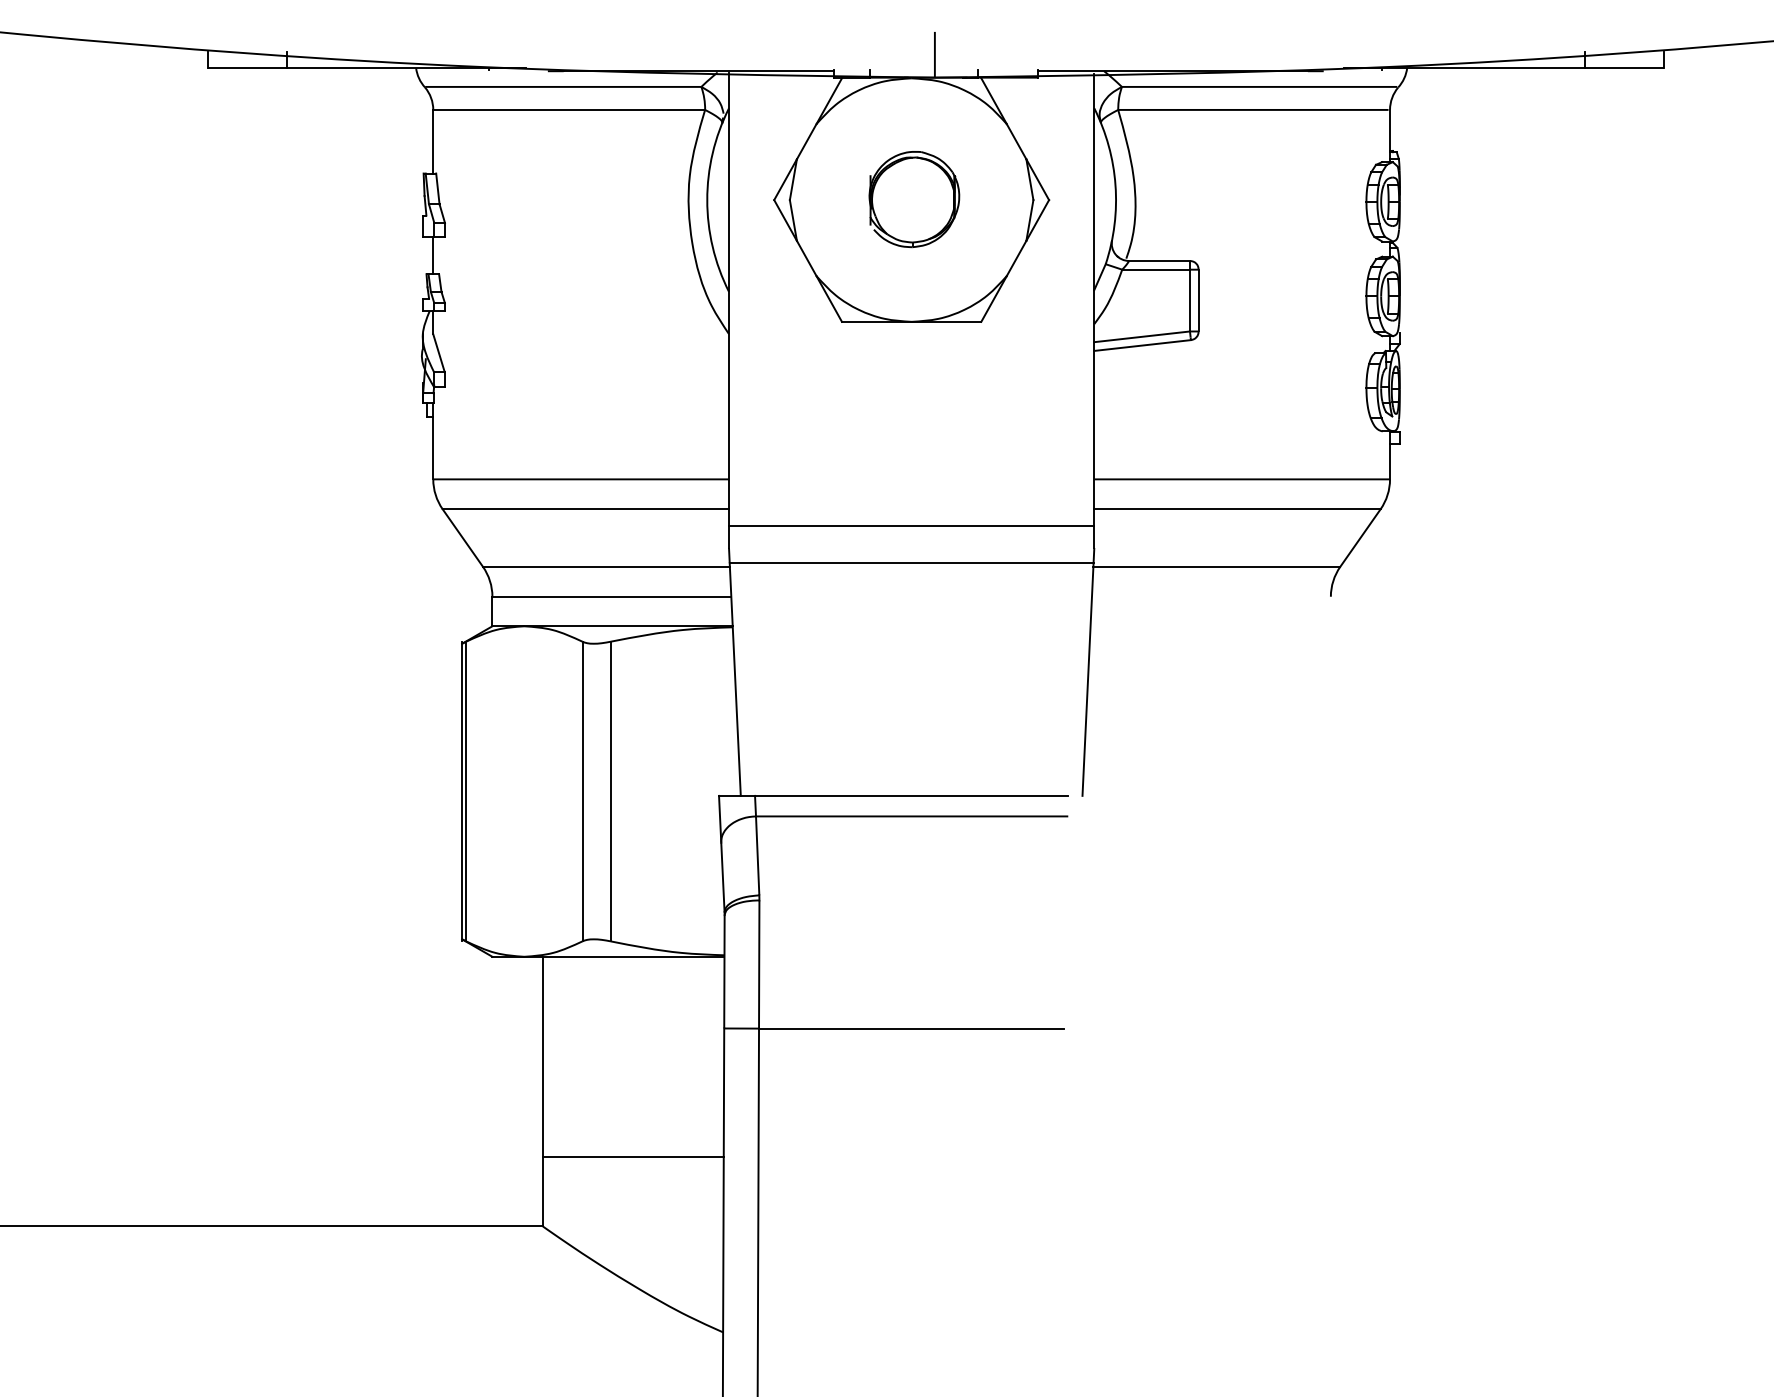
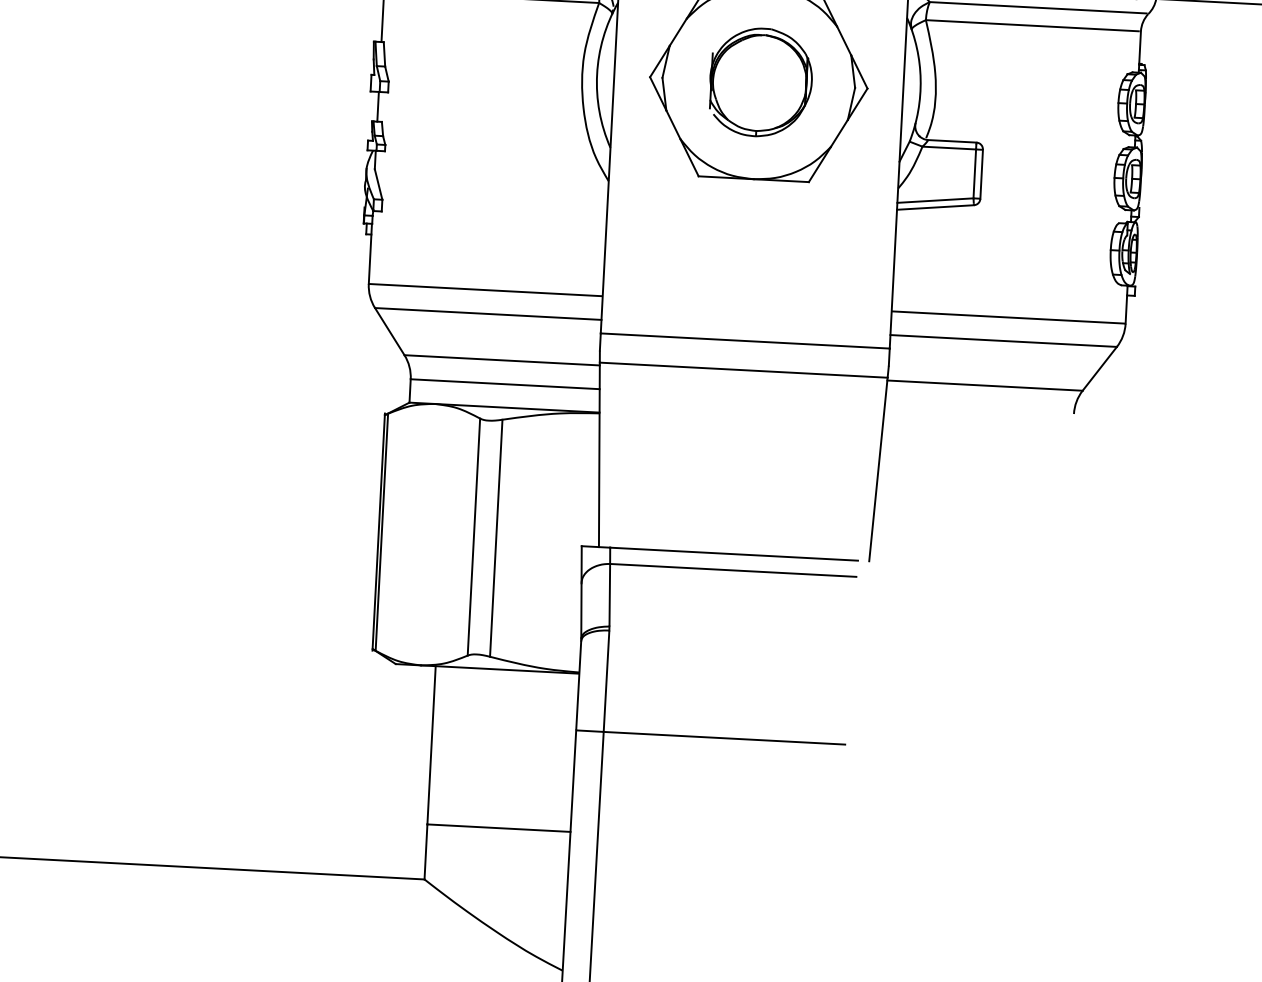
part: (914, 199) -> (761, 82), size x1.43

